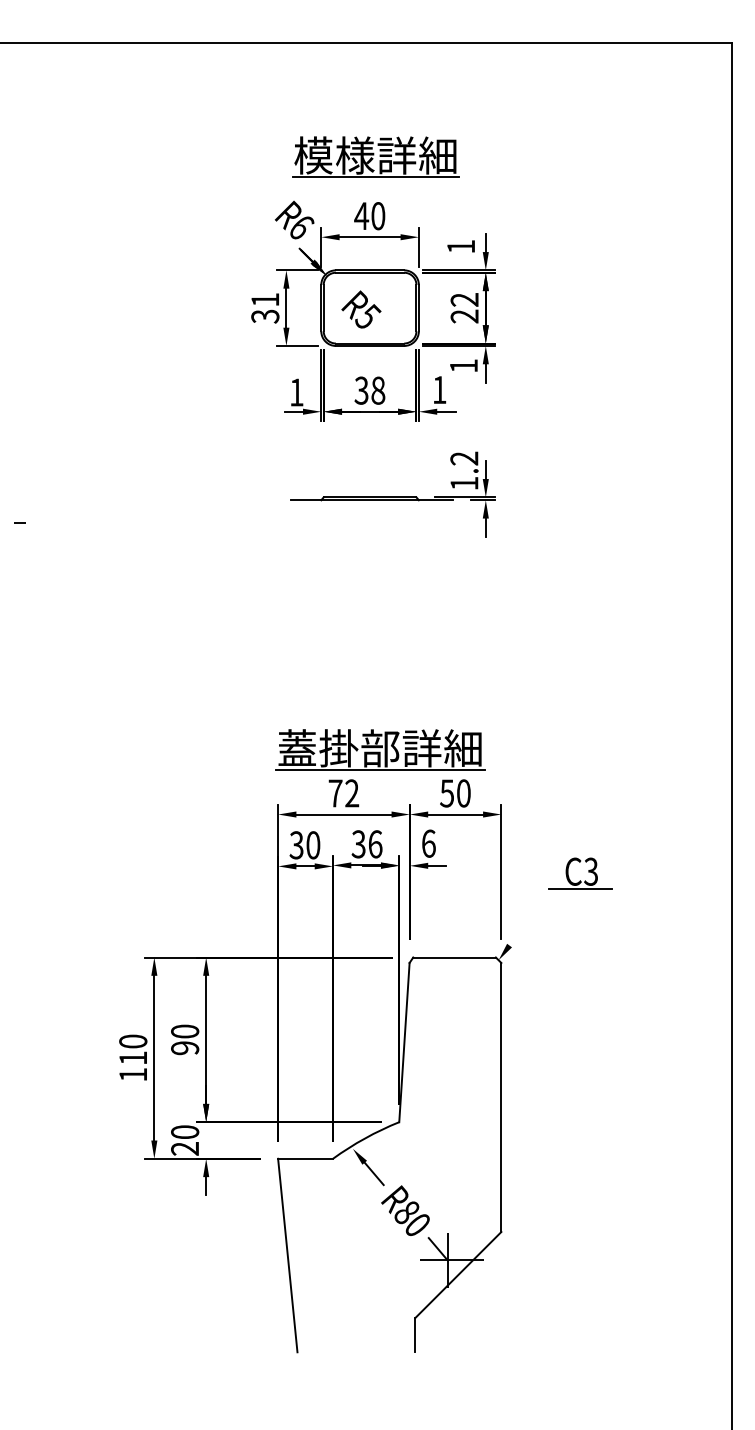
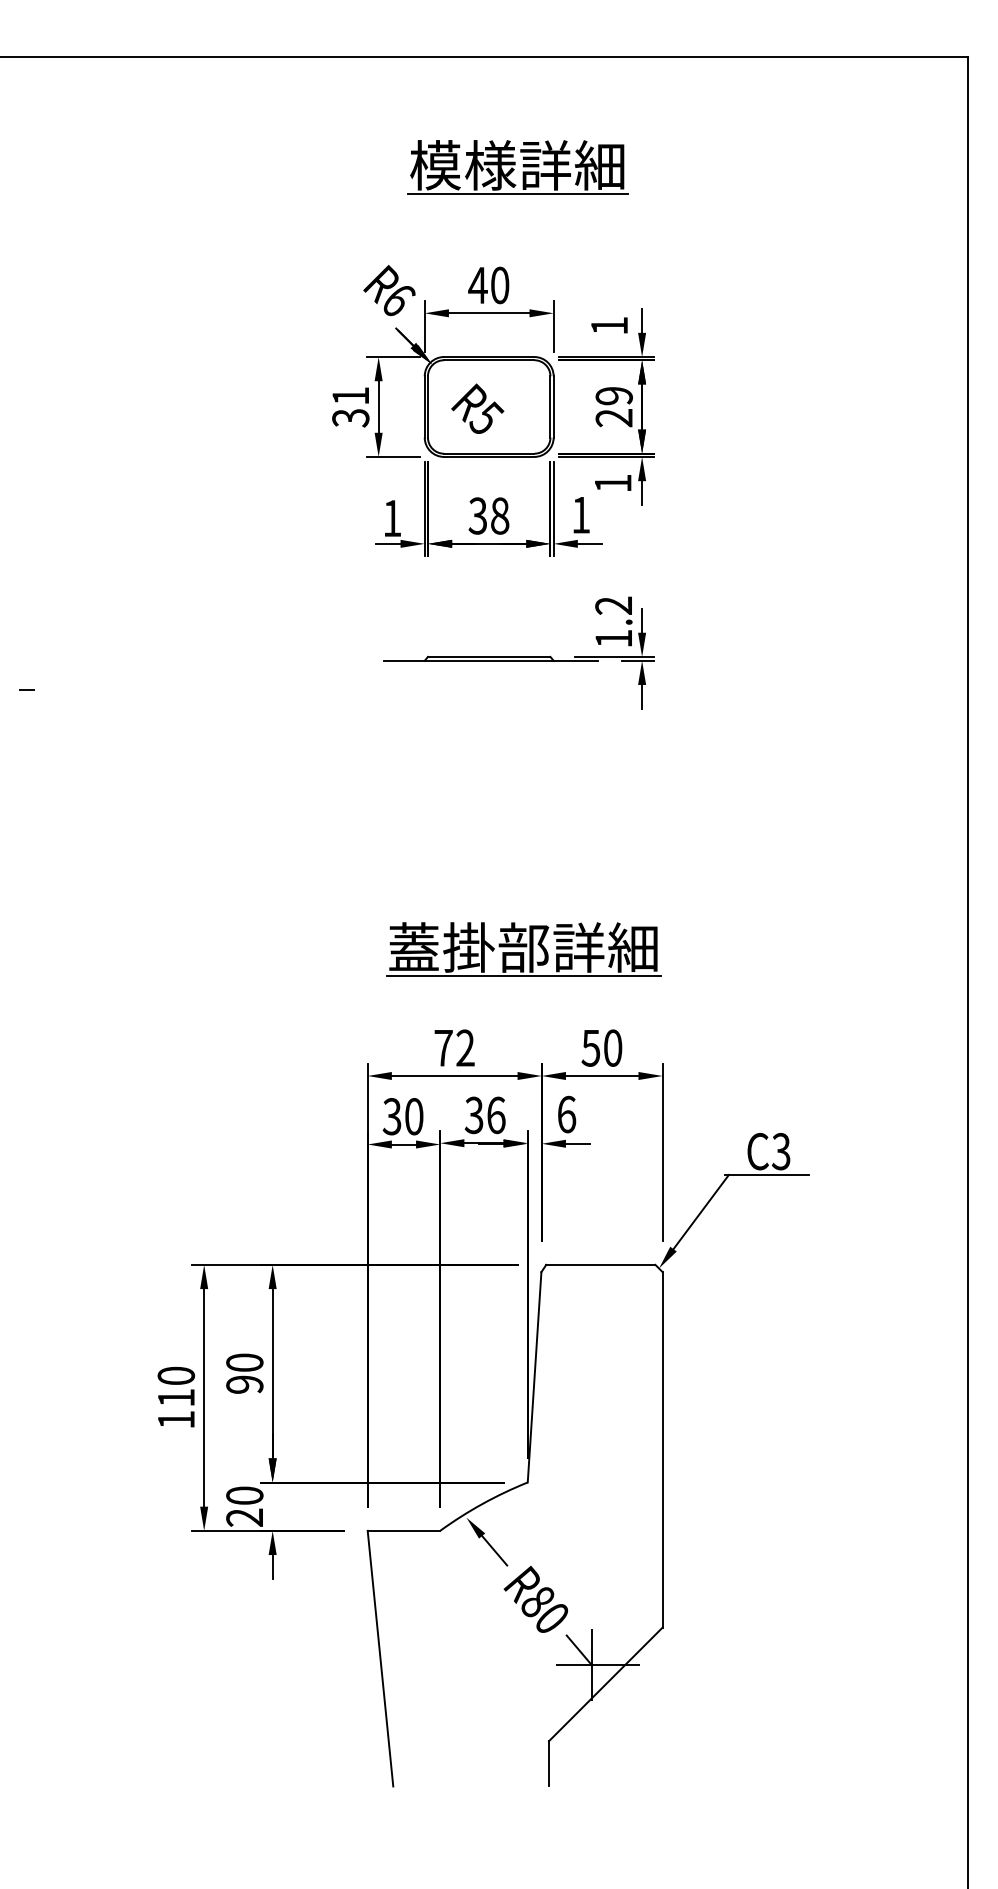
part: (375, 157) -> (517, 167), moved
text: (464, 300) -> (614, 396), 22 -> 29
part: (380, 749) -> (523, 949), moved
line: (530, 917) -> (700, 1211), added

